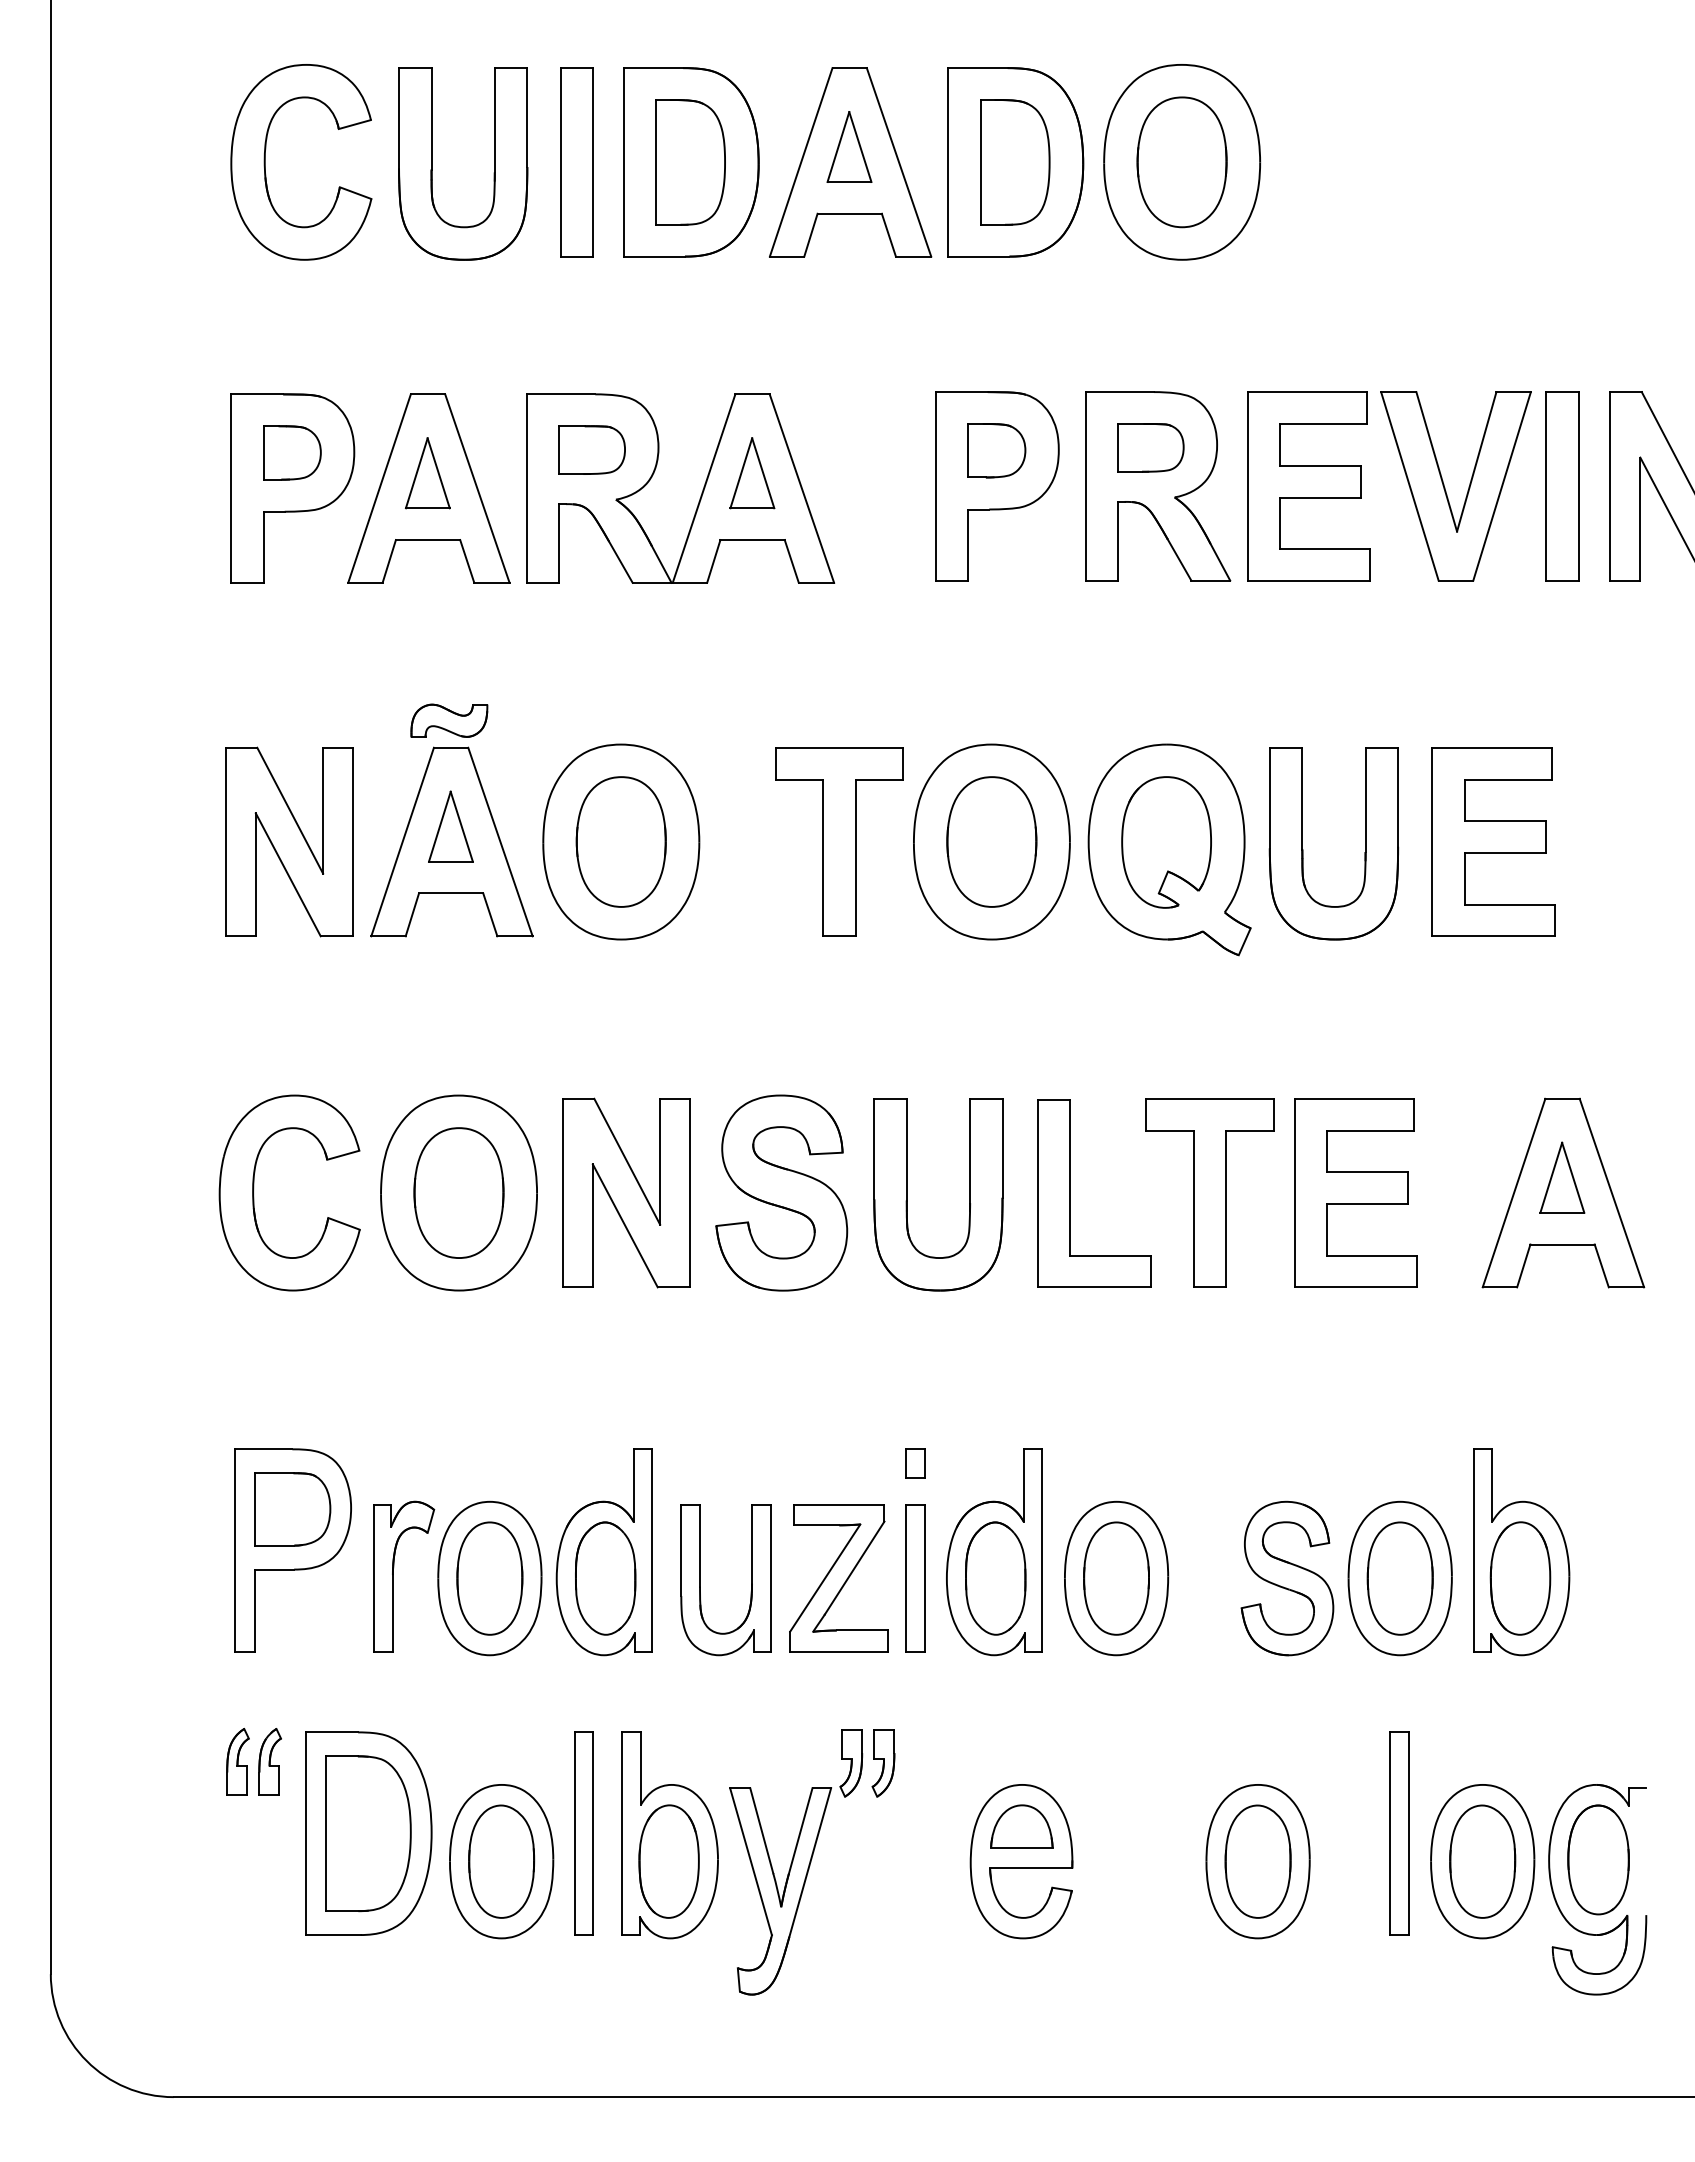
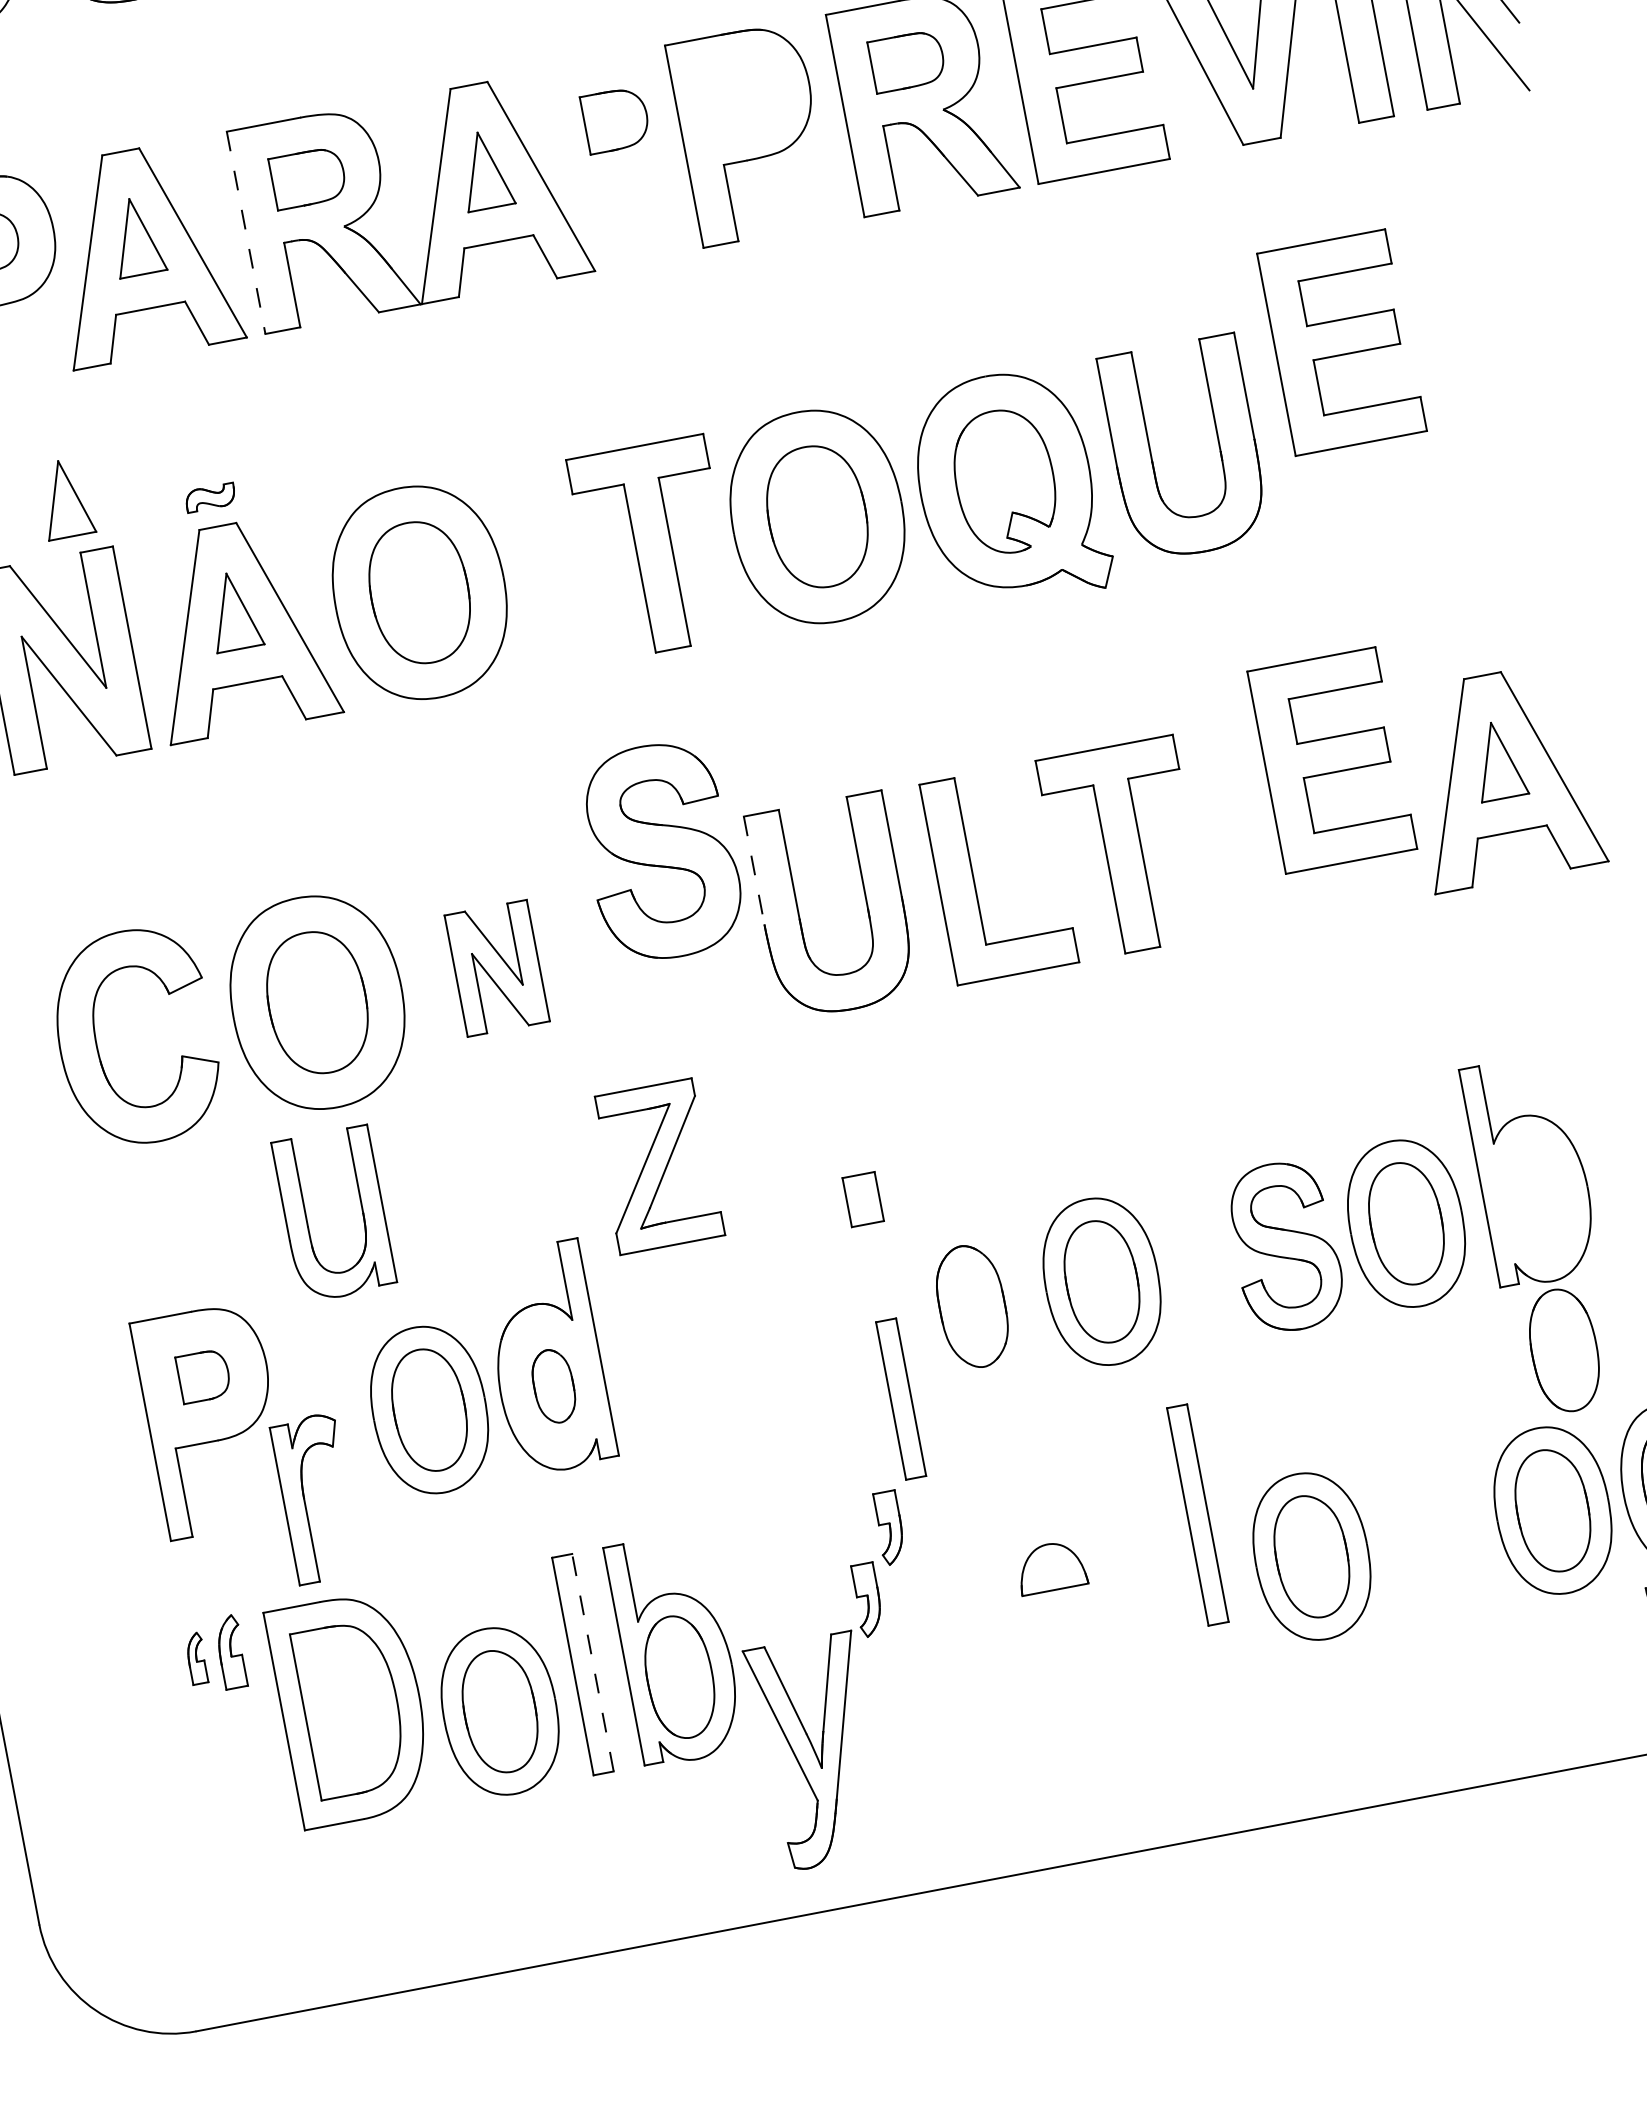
part: (996, 450) -> (615, 119), moved
line: (526, 489) -> (245, 233), solid -> dashed
part: (318, 696) -> (65, 498), added
part: (449, 720) -> (210, 497), size x0.6
part: (1493, 841) -> (1341, 341), moved
line: (874, 1149) -> (754, 870), solid -> dashed
part: (626, 1192) -> (497, 967), size x0.6
part: (781, 1192) -> (660, 851), moved
part: (1355, 1192) -> (1331, 759), moved
part: (915, 1463) -> (862, 1199), size x1.6
part: (292, 1509) -> (203, 1376), size x0.6
part: (994, 1552) -> (965, 1278), removed
part: (393, 1576) -> (305, 1500), moved
part: (605, 1578) -> (553, 1386), size x0.6
part: (838, 1578) -> (657, 1166), moved
part: (915, 1578) -> (900, 1399), moved
part: (1520, 1578) -> (1564, 1350), moved
part: (700, 1580) -> (307, 1219), moved
part: (237, 1761) -> (196, 1658), size x0.7
line: (593, 1833) -> (592, 1662), solid -> dashed
part: (1399, 1833) -> (1197, 1514), moved
part: (1021, 1861) -> (1057, 1604), removed
part: (796, 1862) -> (829, 1717), moved

